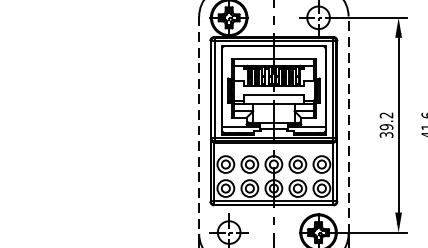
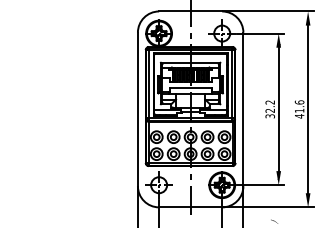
line: (198, 125) -> (137, 109), dashed -> solid
line: (348, 125) -> (243, 109), dashed -> solid
text: (386, 126) -> (270, 110), 39.2 -> 32.2

